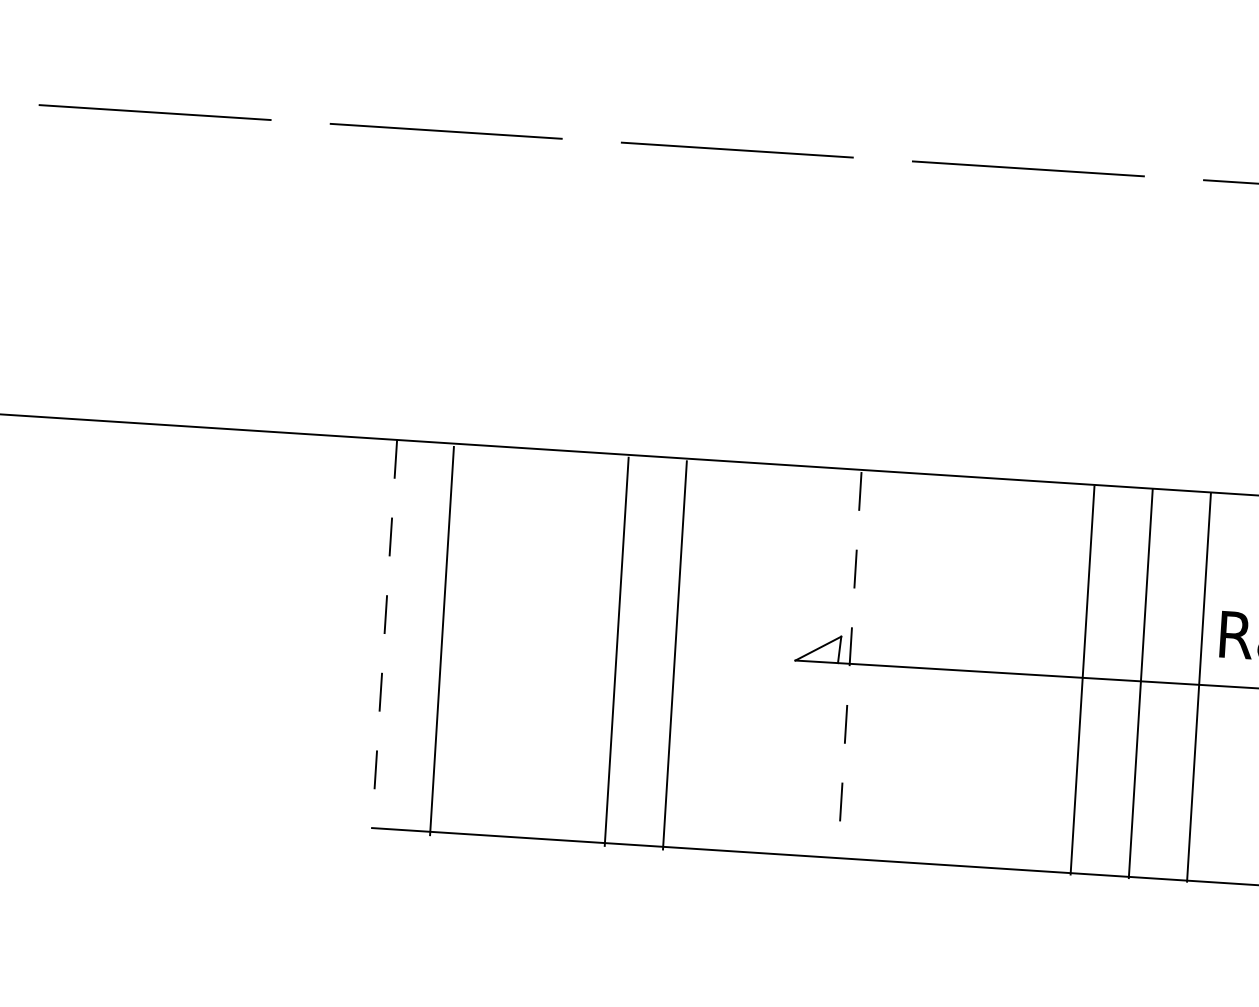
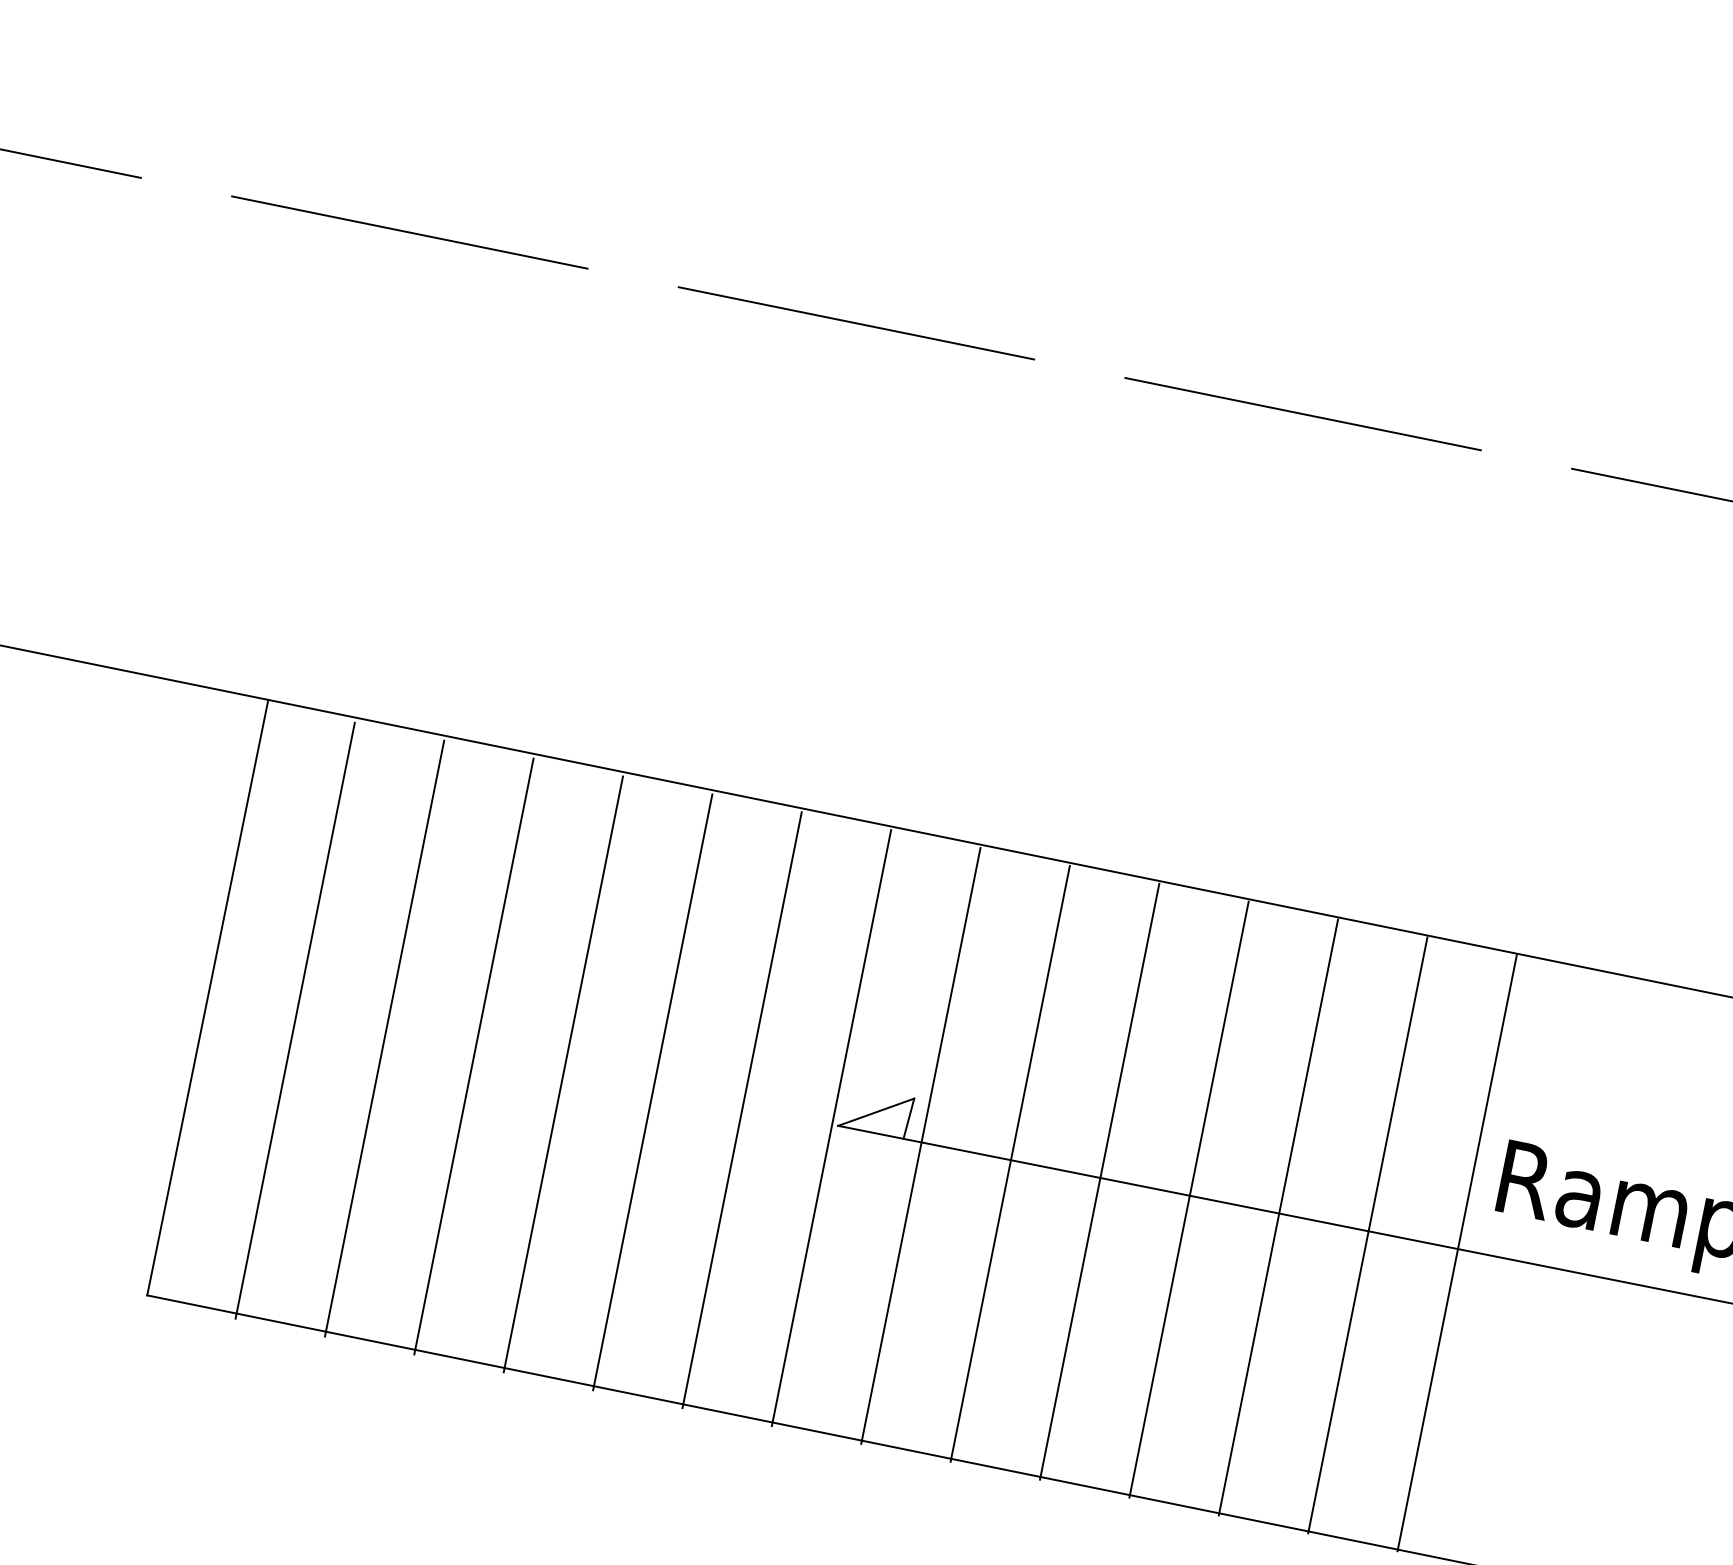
line: (384, 634) -> (207, 998), dashed -> solid
line: (500, 644) -> (385, 1038), added
line: (558, 648) -> (473, 1056), added
line: (733, 658) -> (742, 1109), added
line: (791, 662) -> (831, 1128), added
line: (849, 666) -> (920, 1146), dashed -> solid
line: (907, 669) -> (1009, 1163), added
line: (966, 673) -> (1100, 1182), added
line: (1024, 676) -> (1189, 1199), added

